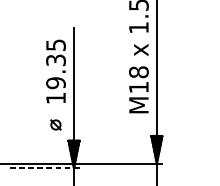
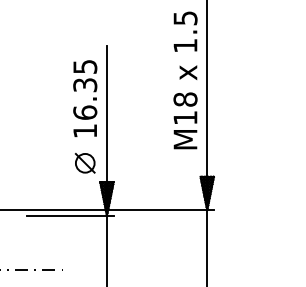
text: (56, 82) -> (85, 112), 19.35 -> 16.35
part: (55, 125) -> (84, 163), size x1.67
line: (43, 168) -> (69, 215), dashed -> solid

